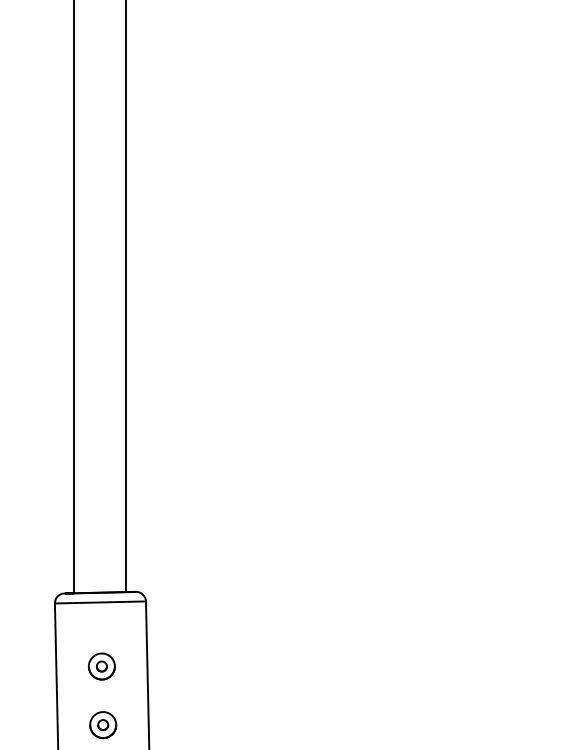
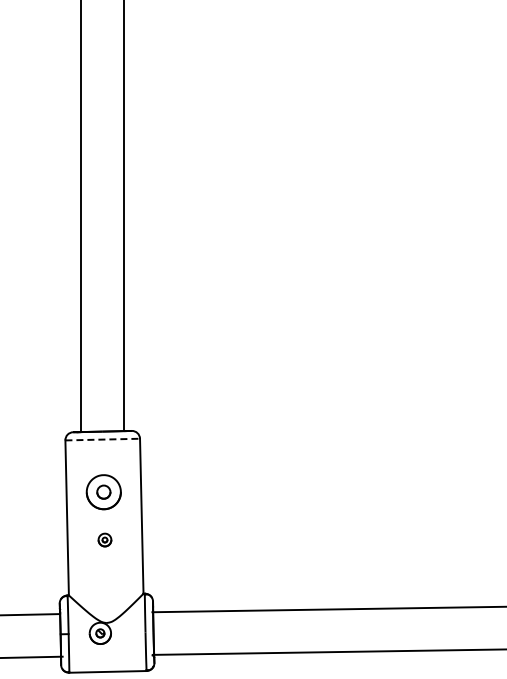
line: (101, 602) -> (103, 439), solid -> dashed
part: (101, 665) -> (103, 491), size x1.6
part: (102, 724) -> (104, 539), size x0.6

